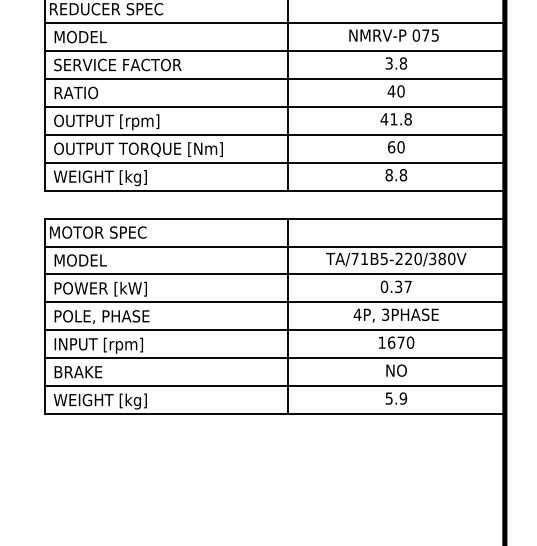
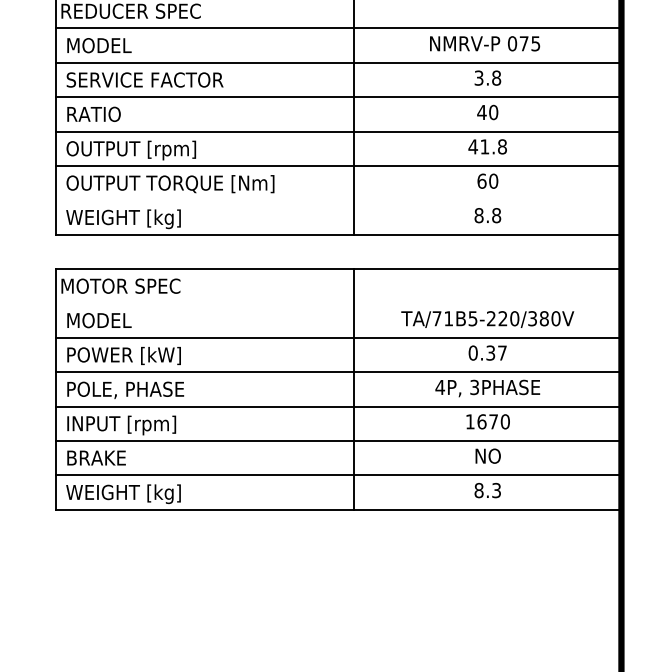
line: (274, 162) -> (337, 199), removed
line: (274, 246) -> (337, 303), removed
text: (396, 398) -> (488, 490), 5.9 -> 8.3

